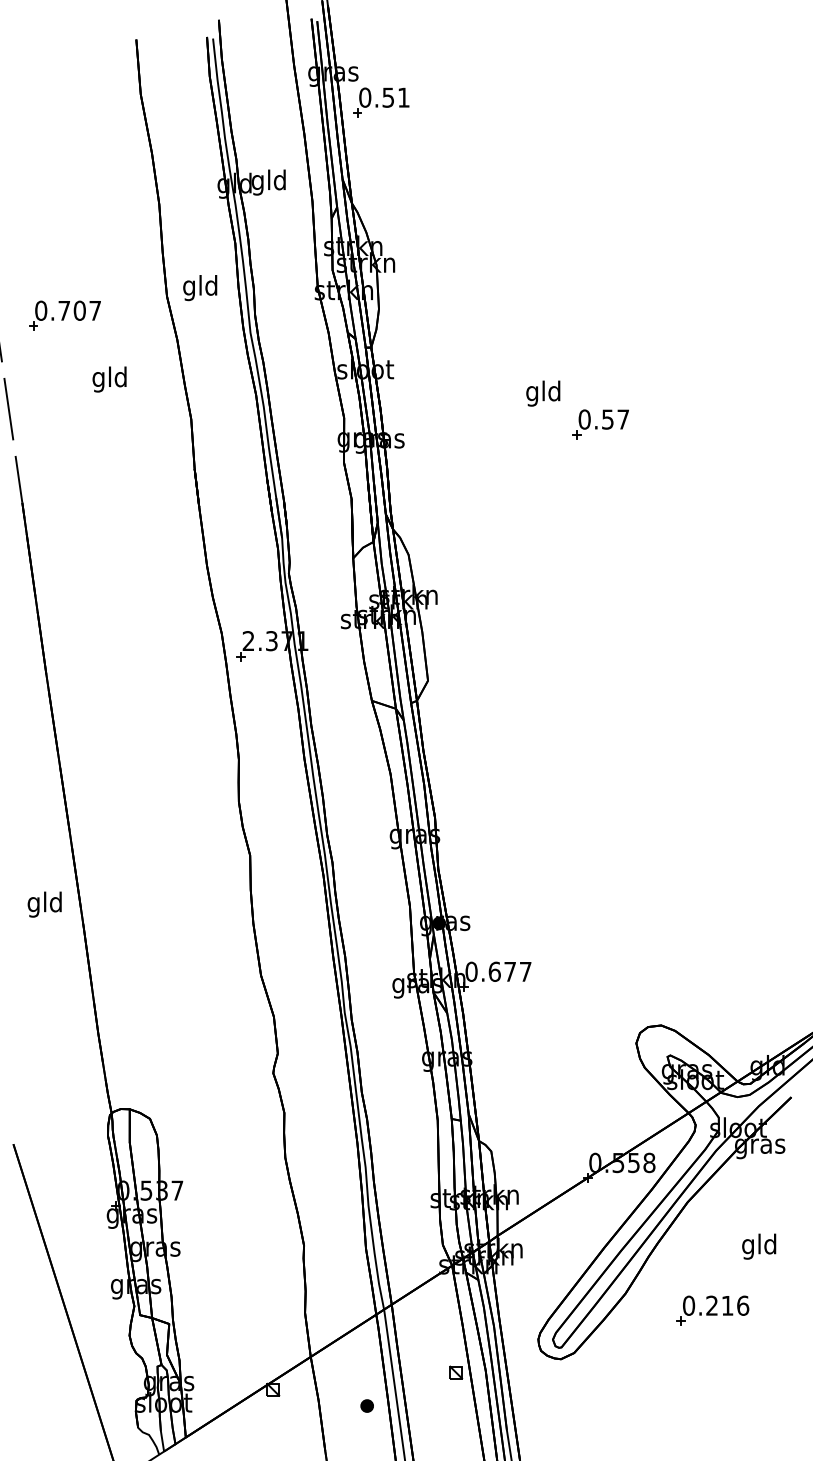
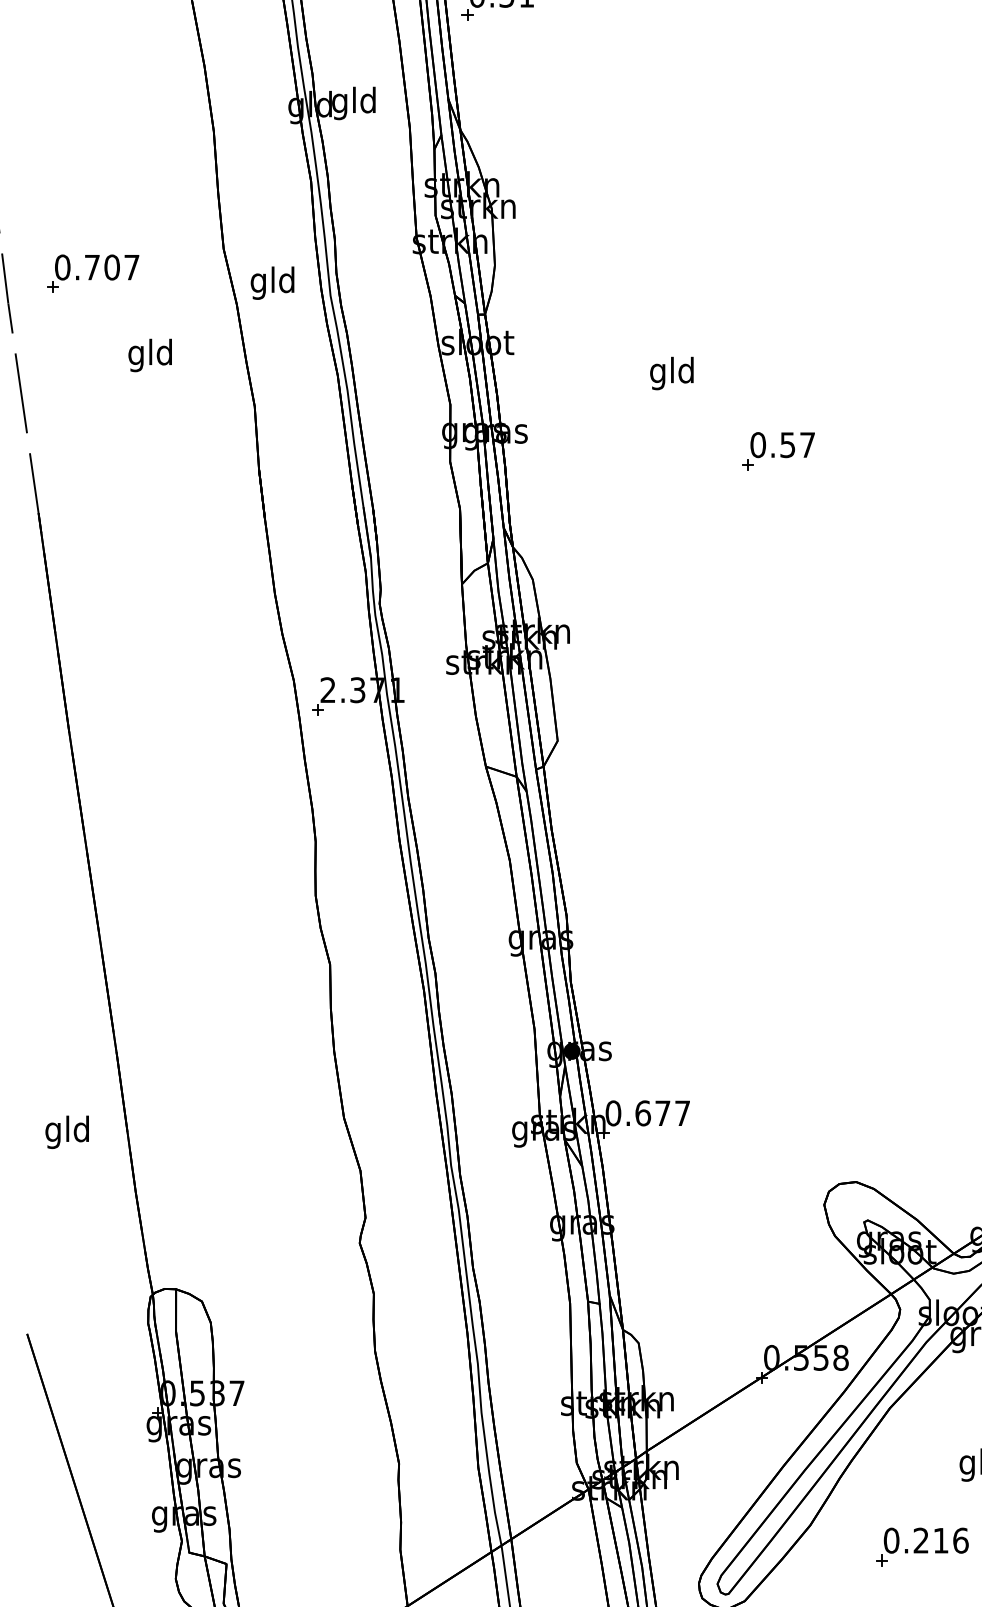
text: (200, 288) -> (272, 283), moved
text: (543, 393) -> (672, 373), moved
part: (600, 424) -> (778, 451), moved
text: (44, 904) -> (66, 1132), moved

